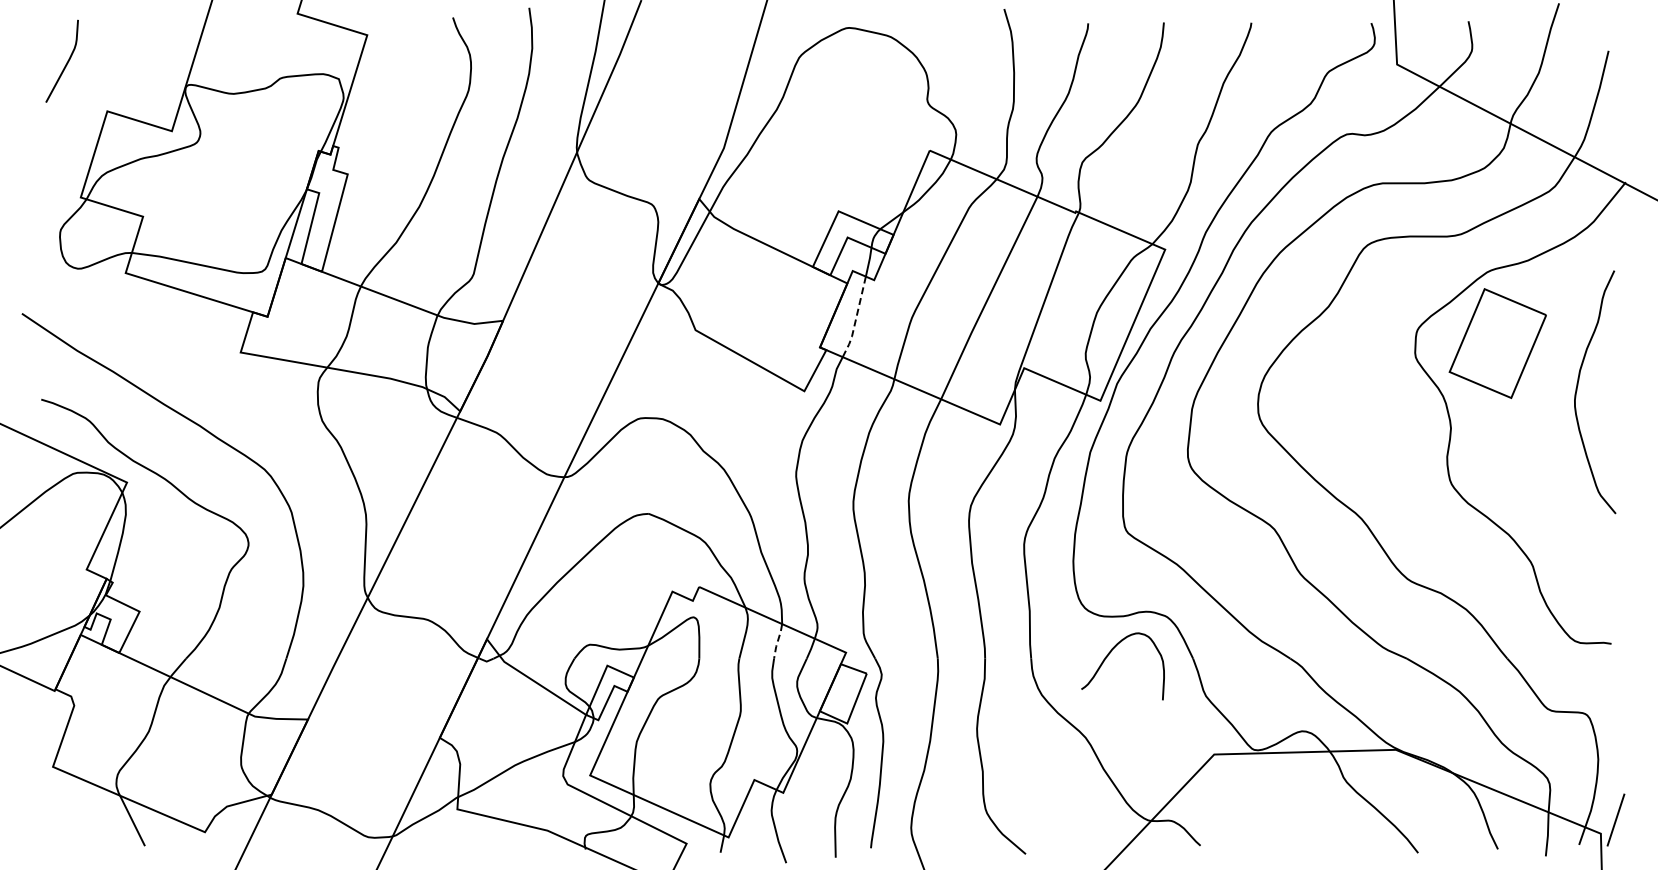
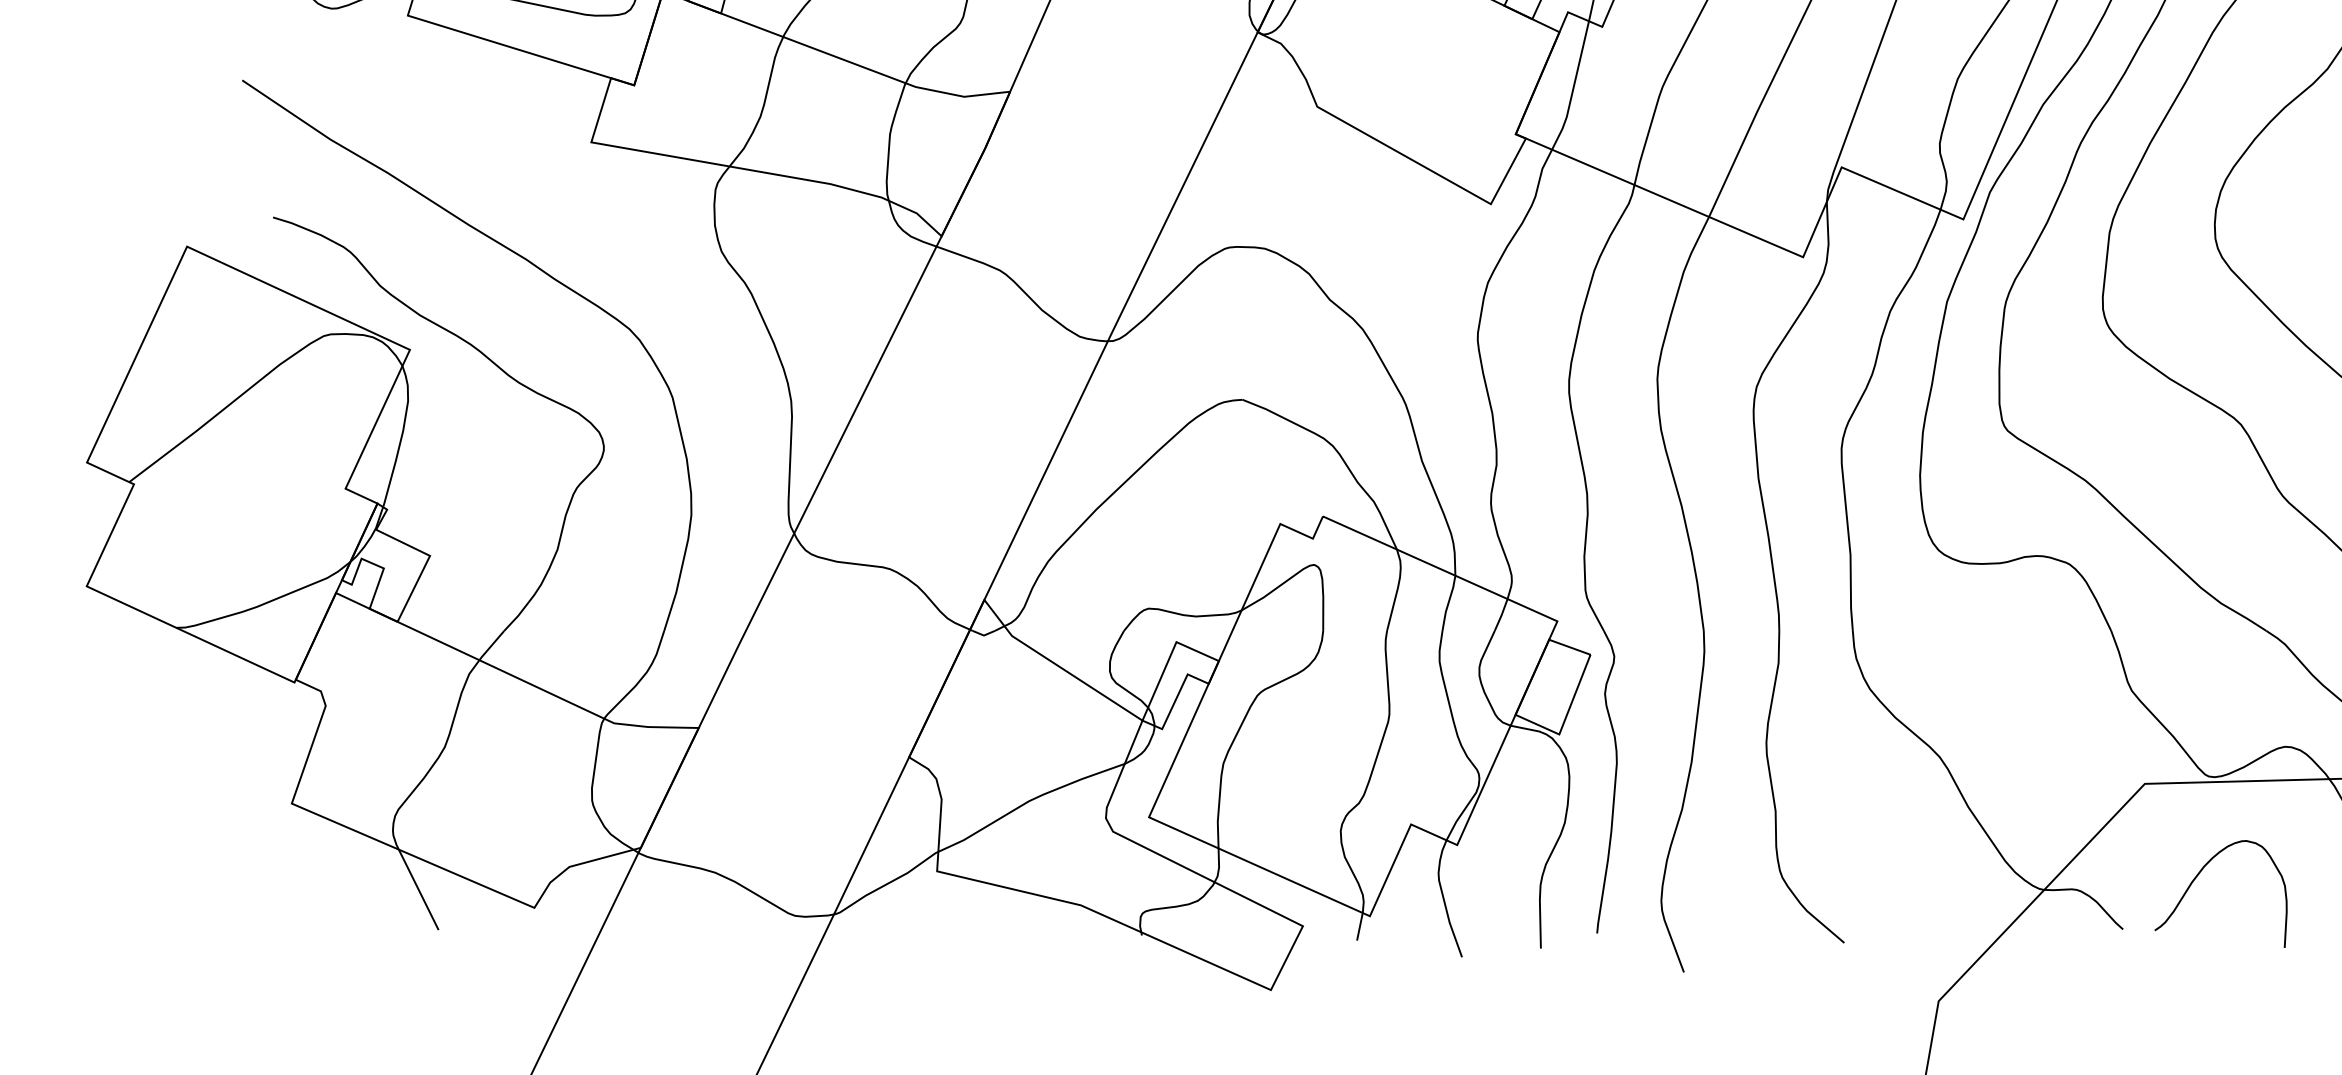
line: (856, 319) -> (1574, 89), dashed -> solid
line: (777, 641) -> (1447, 603), dashed -> solid
curve: (1108, 656) -> (2197, 877), moved

